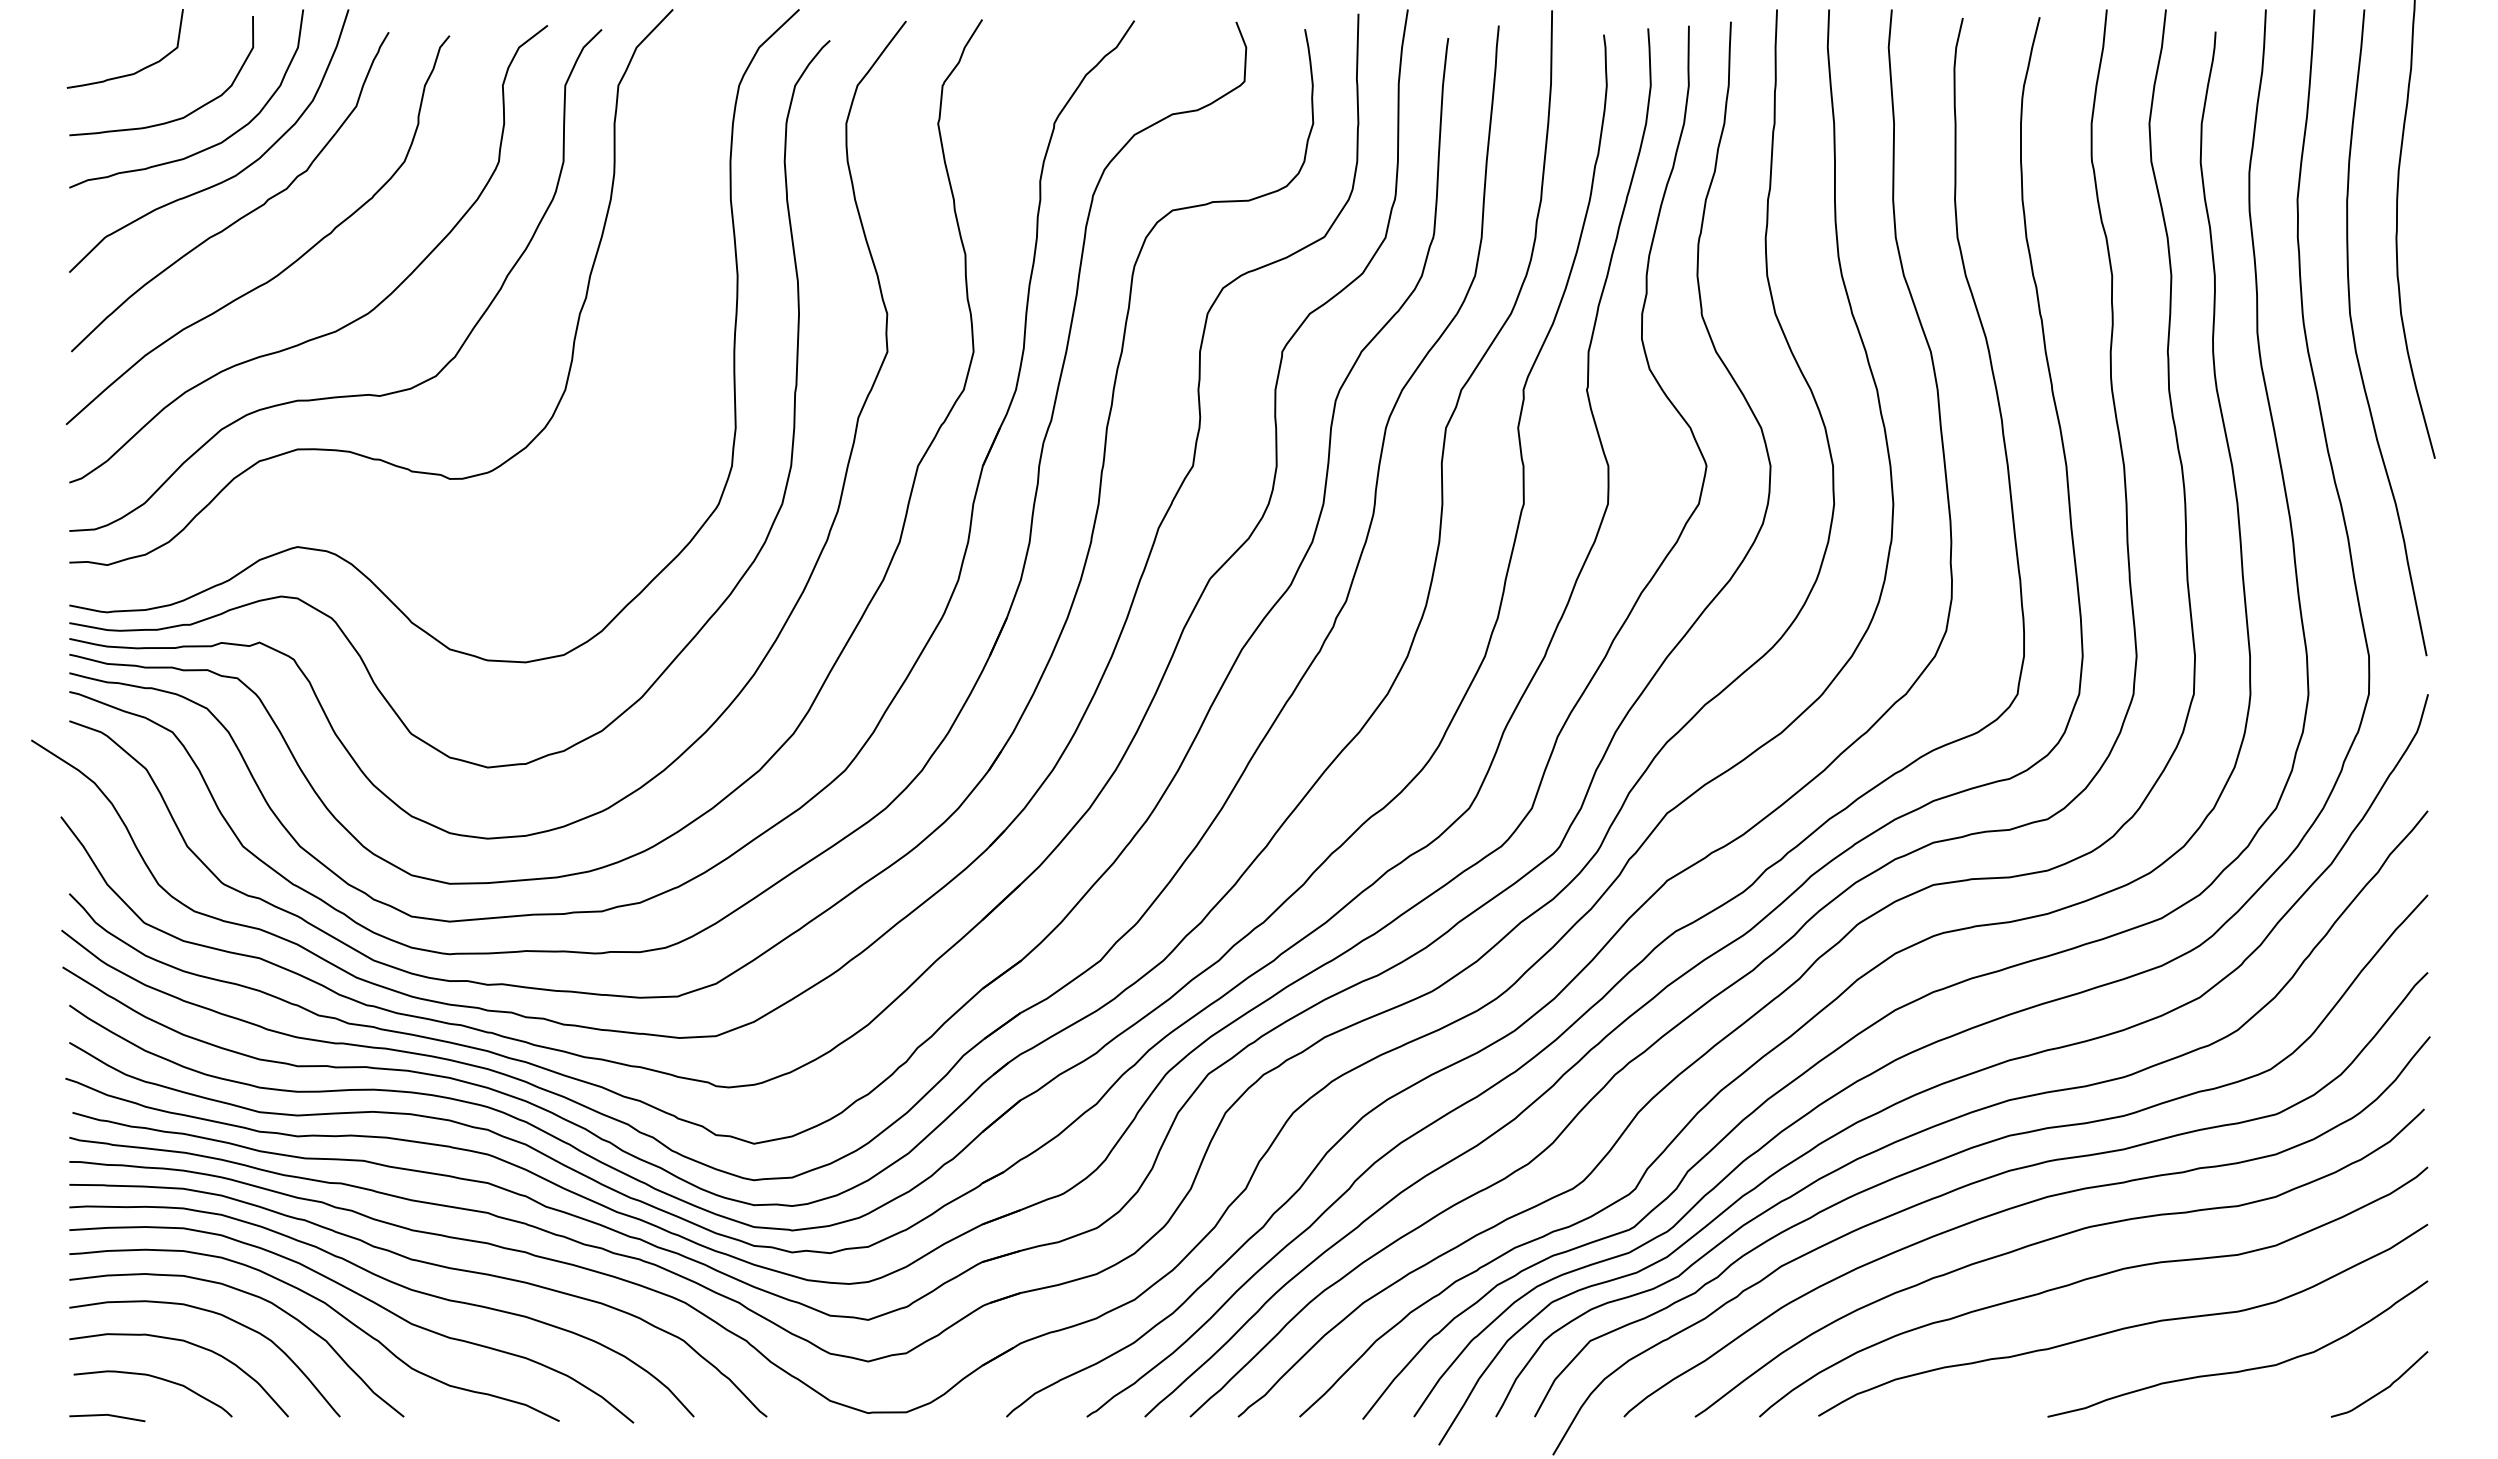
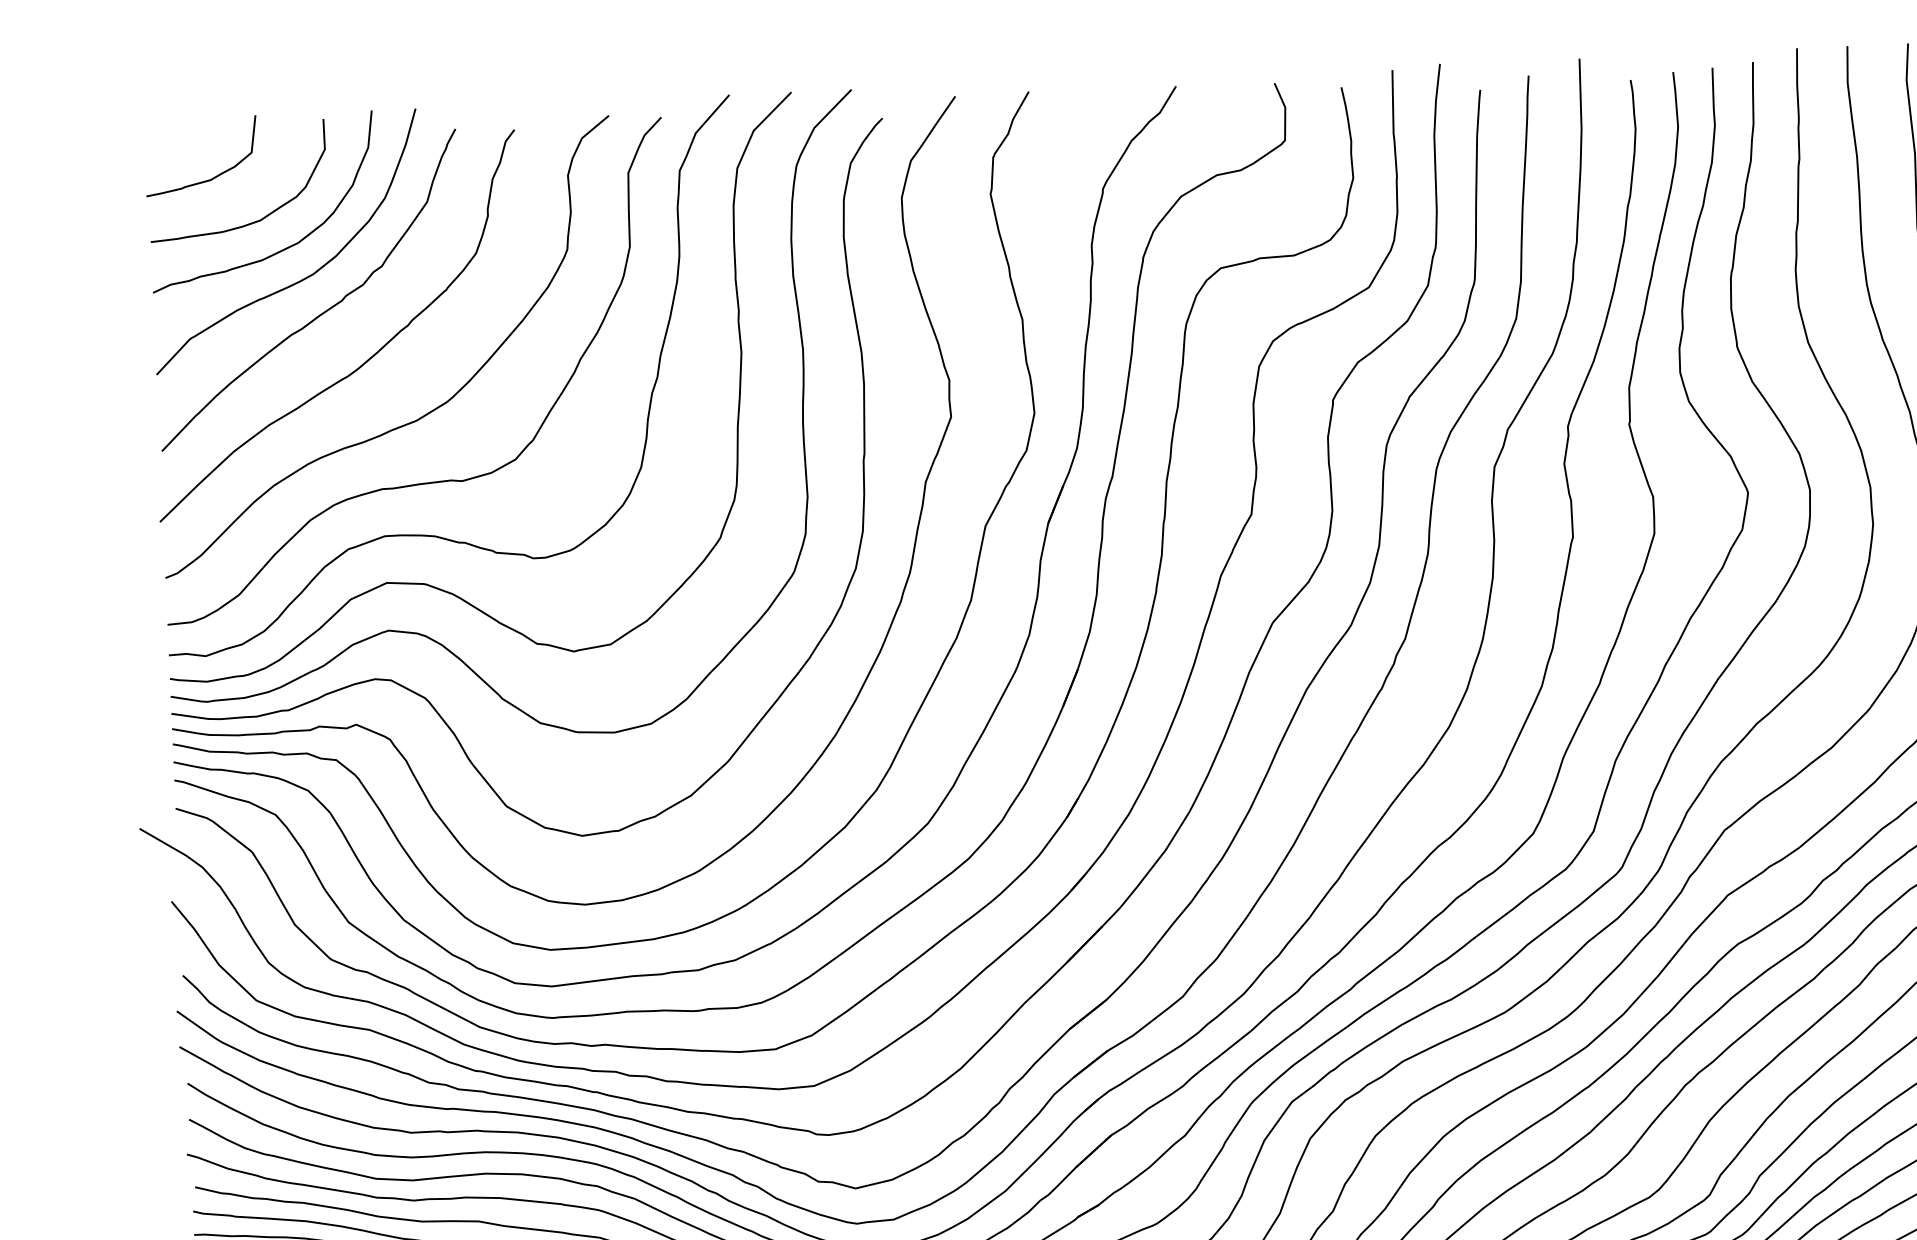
curve: (336, 499) -> (424, 583), added

